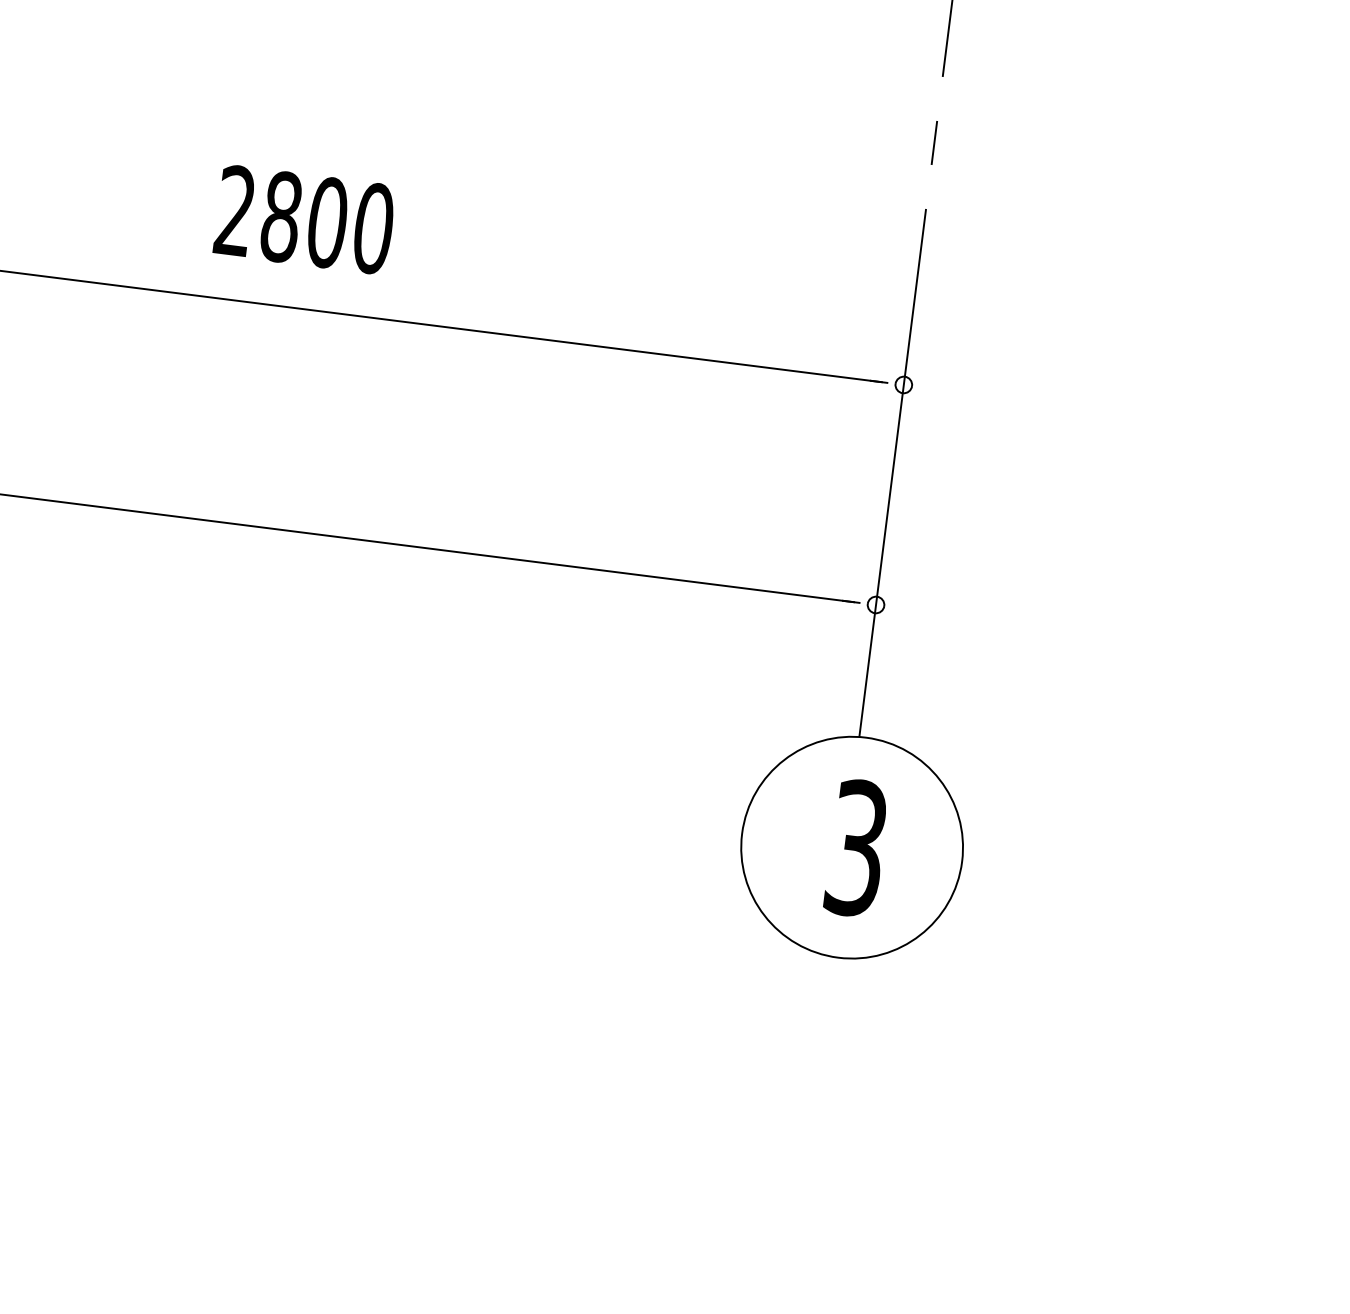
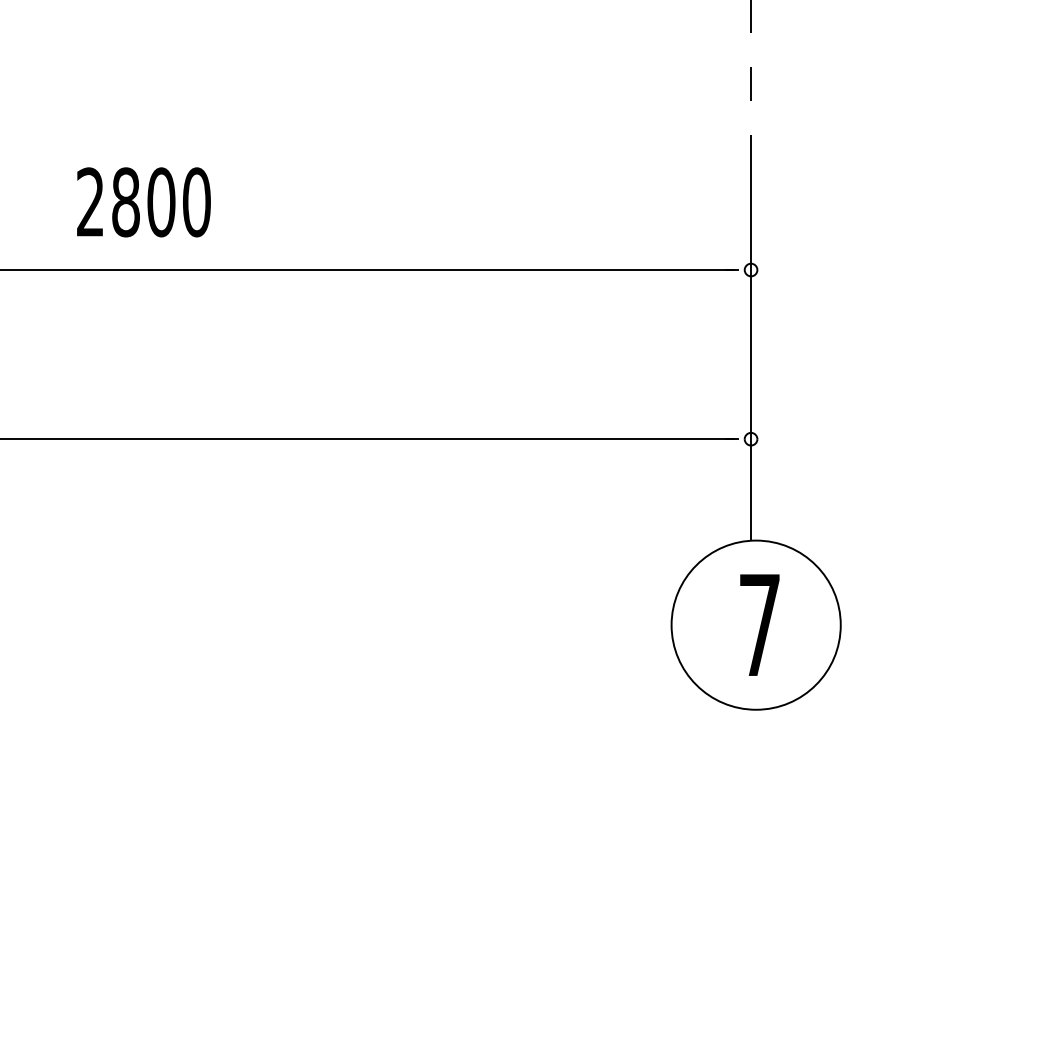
text: (304, 220) -> (143, 202), moved
text: (856, 847) -> (759, 624), 3 -> 7

